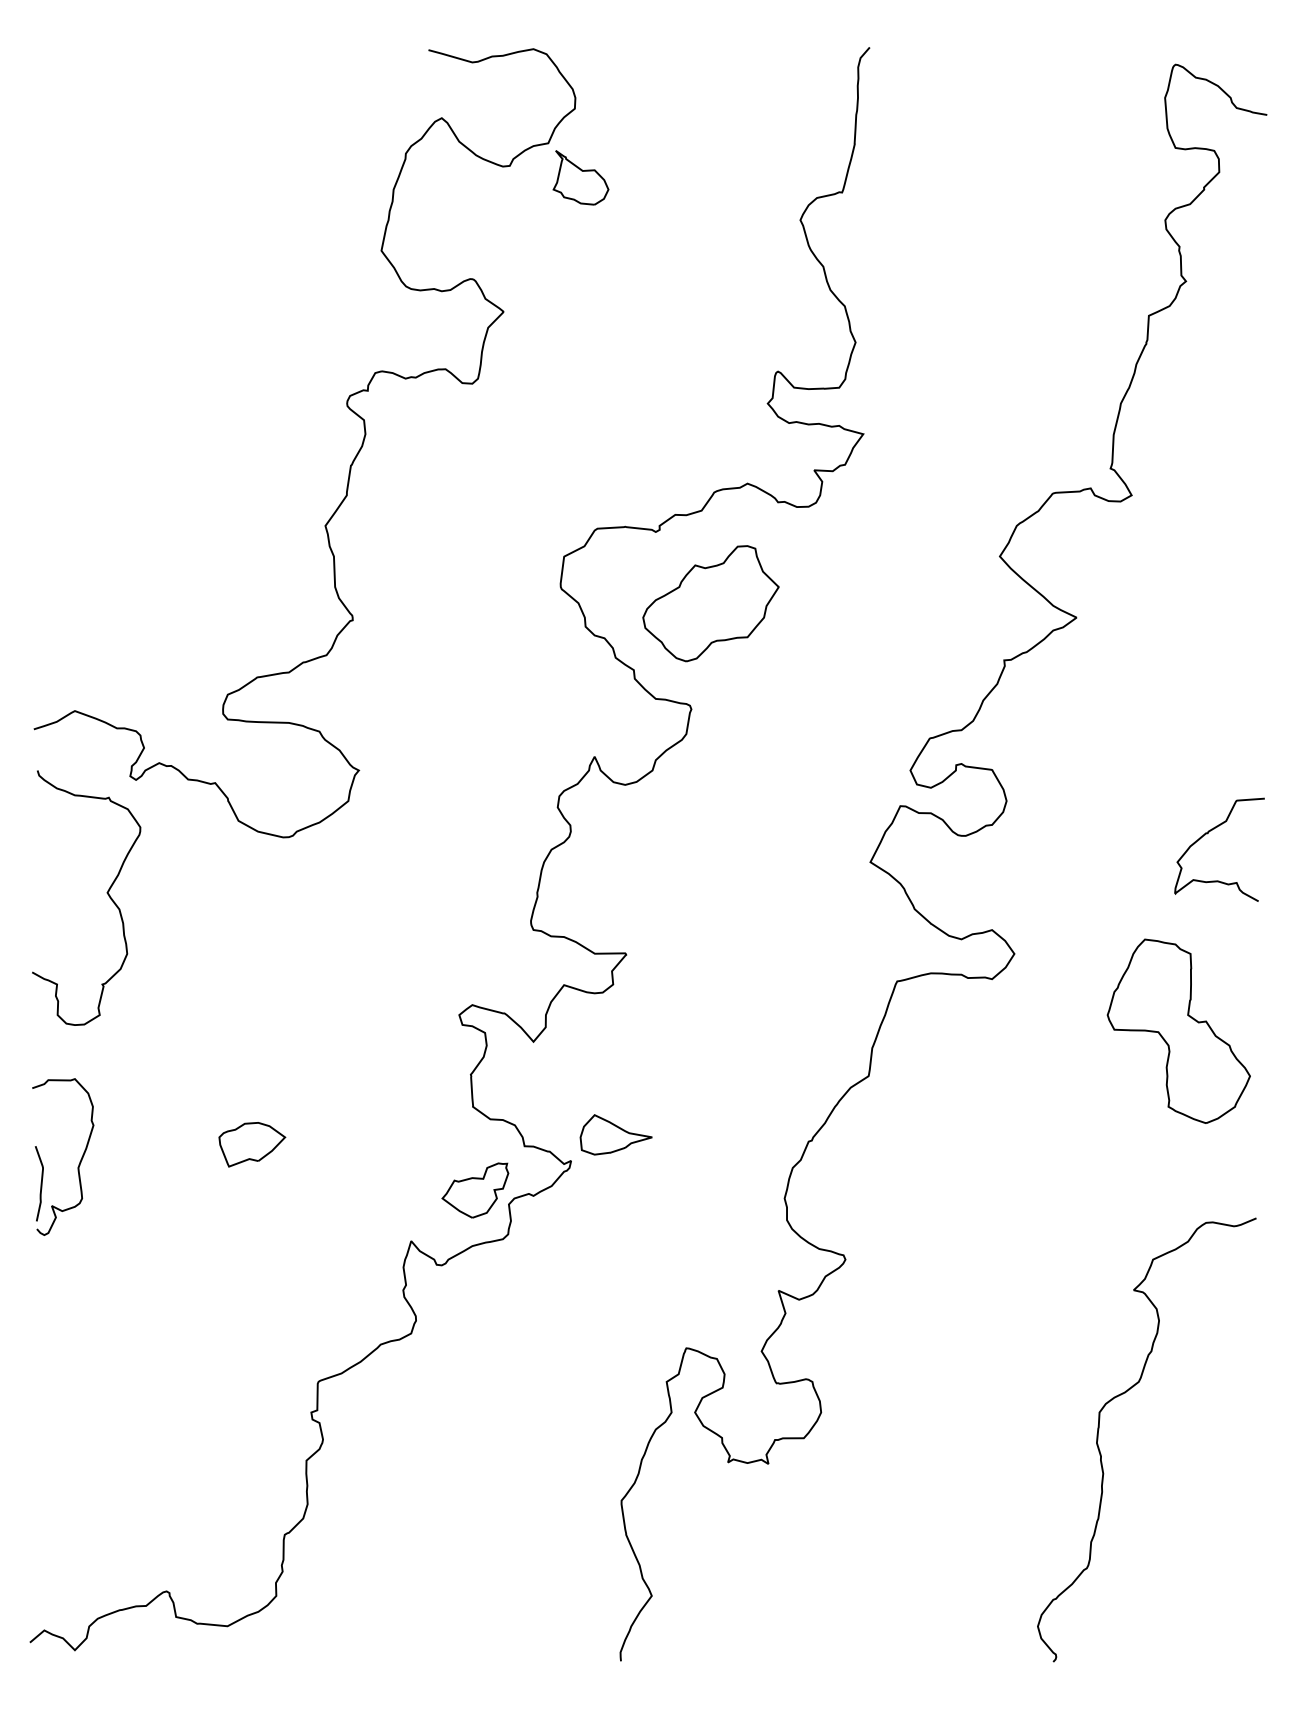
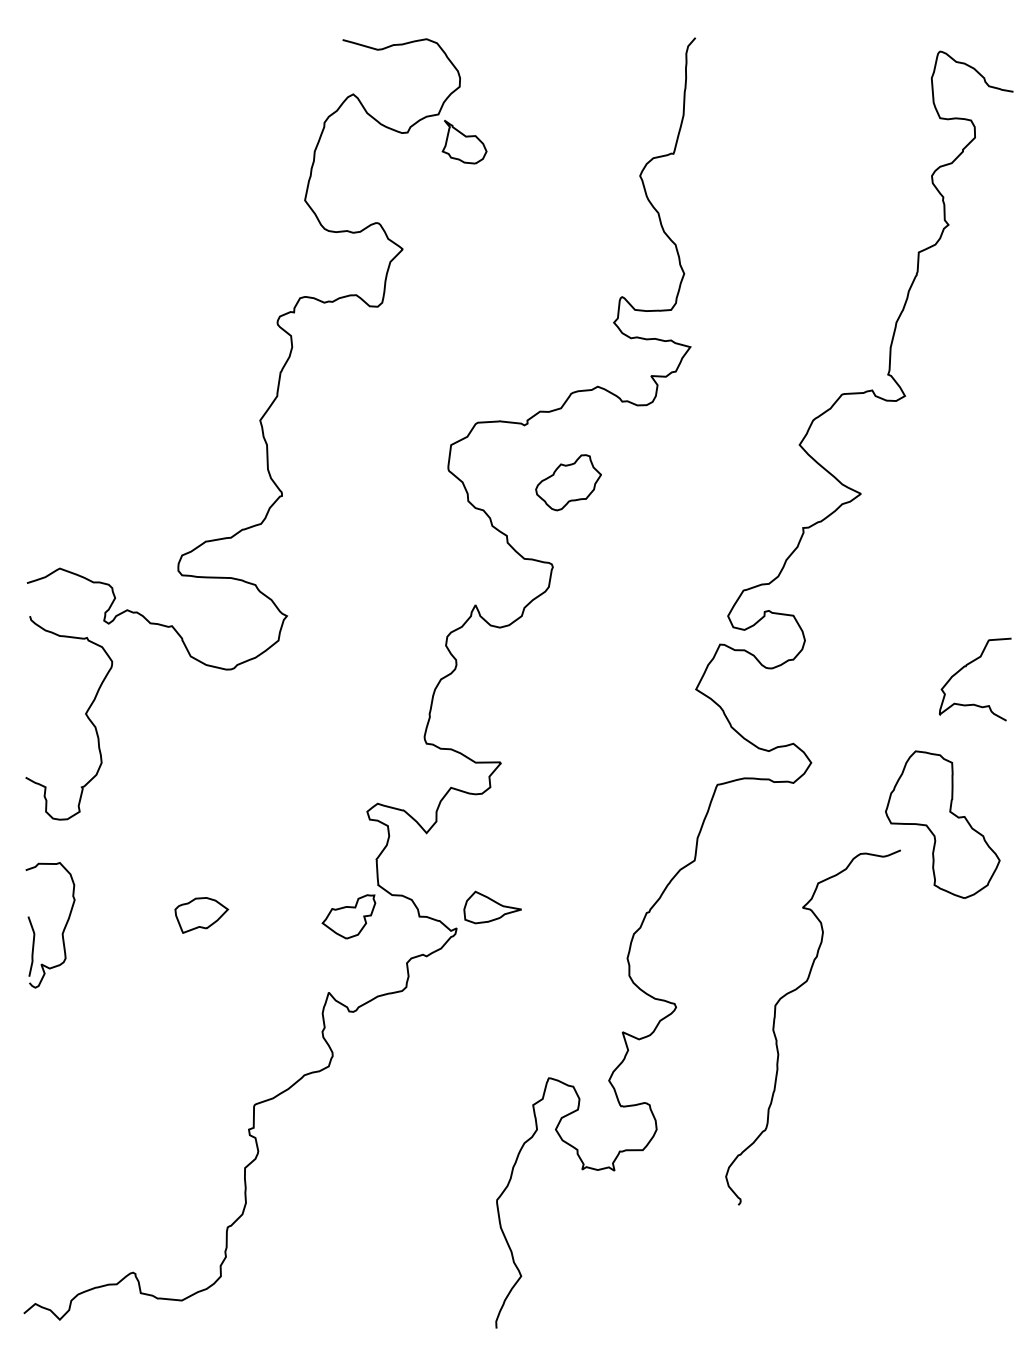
part: (710, 603) -> (568, 482), size x0.6
part: (475, 1190) -> (349, 916), moved
curve: (1101, 1453) -> (776, 1038), moved

